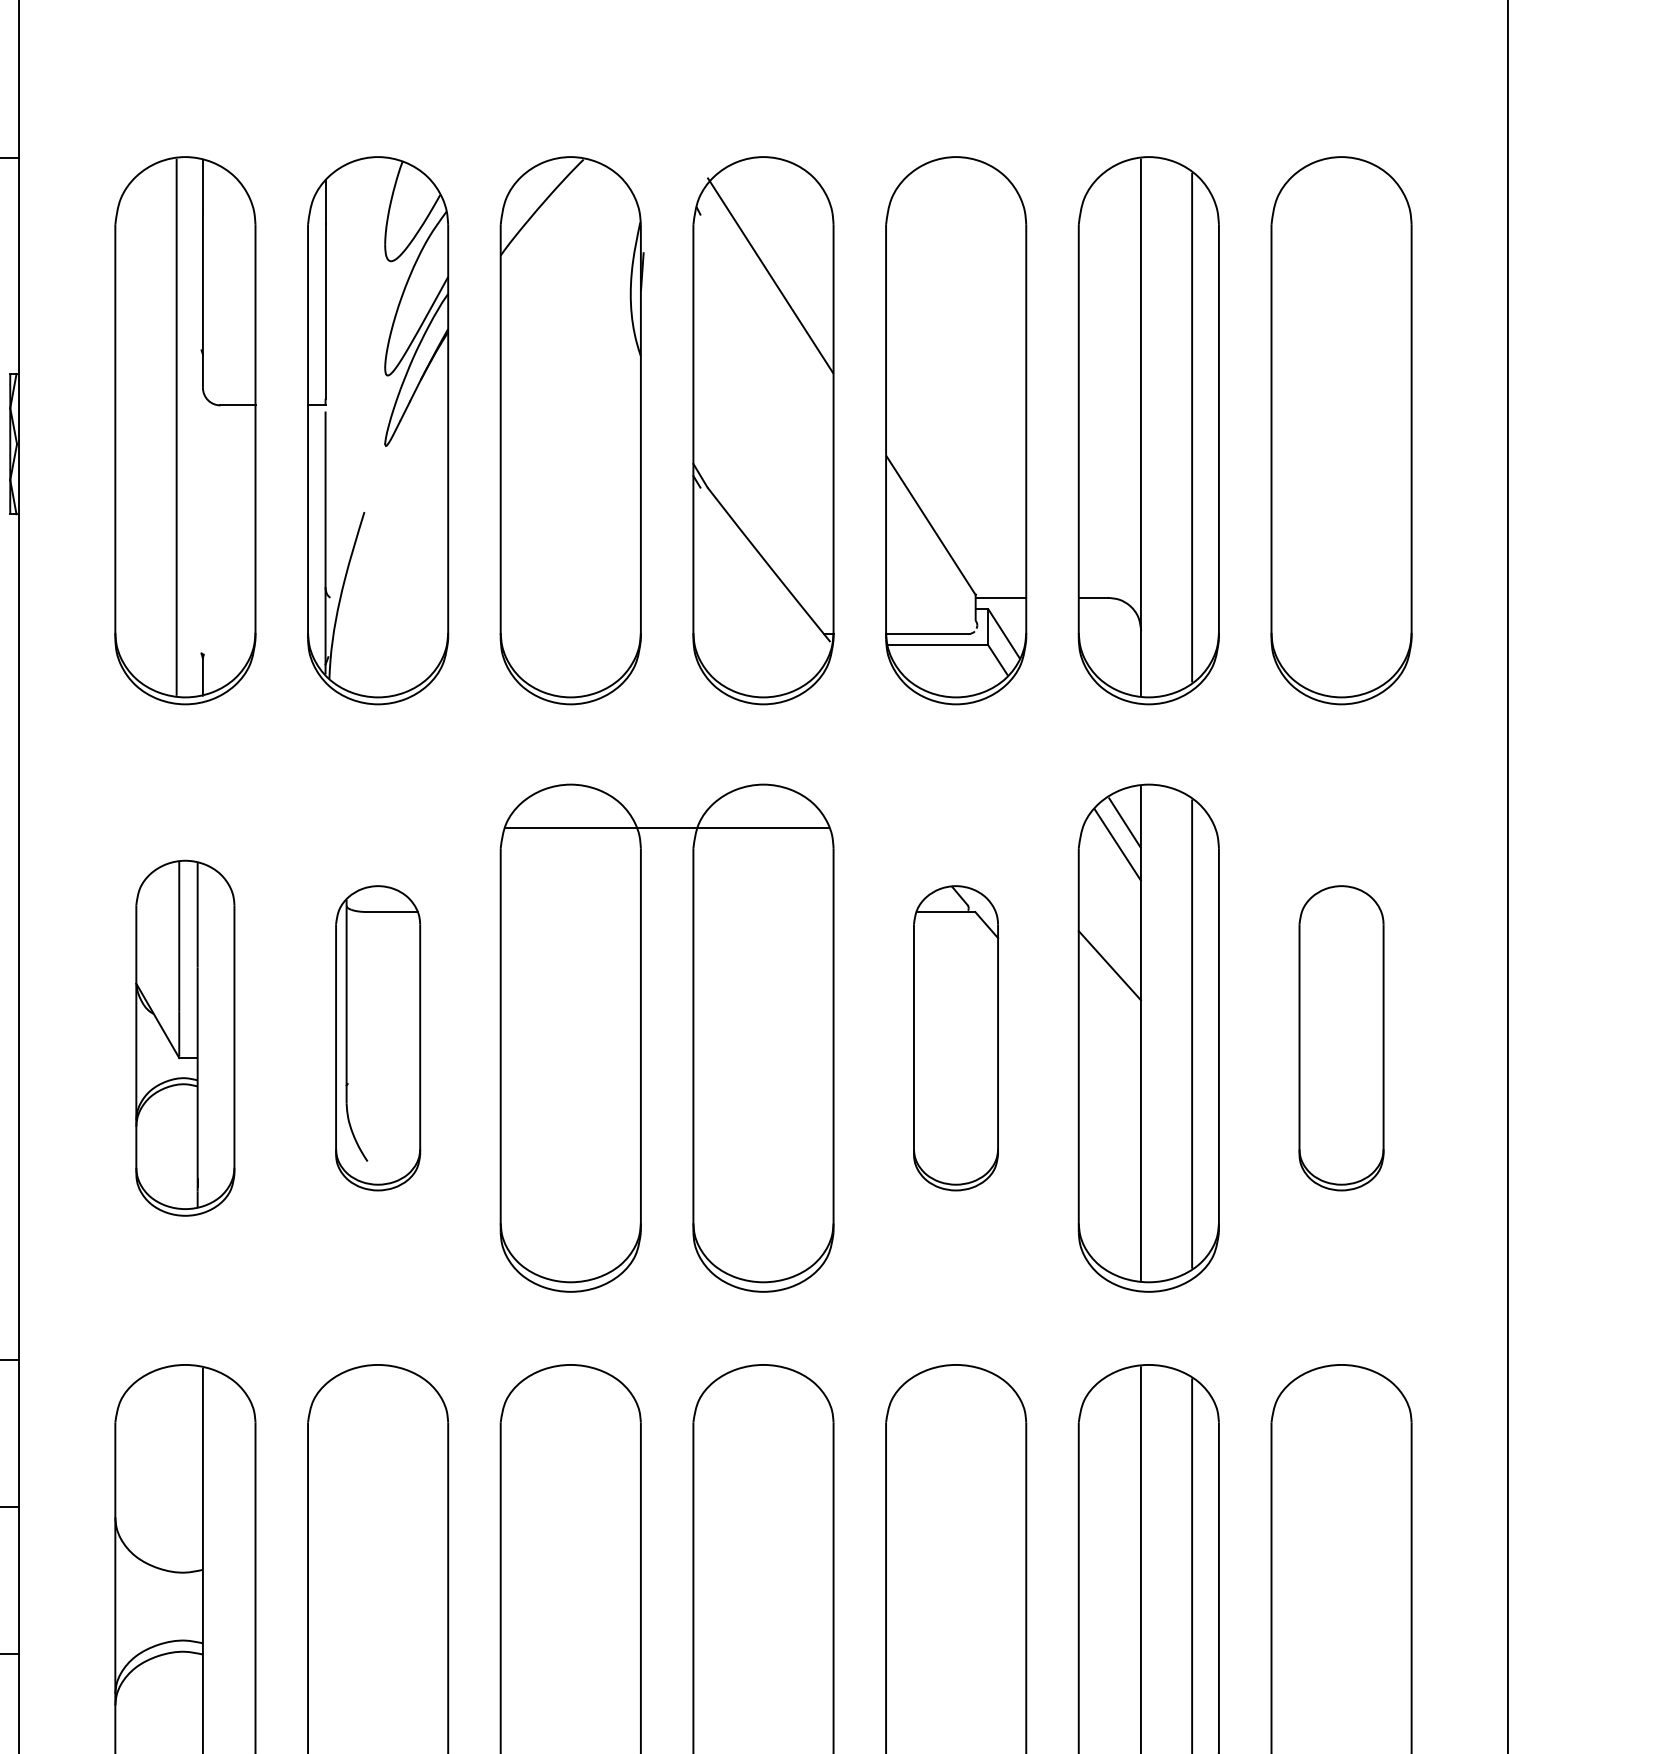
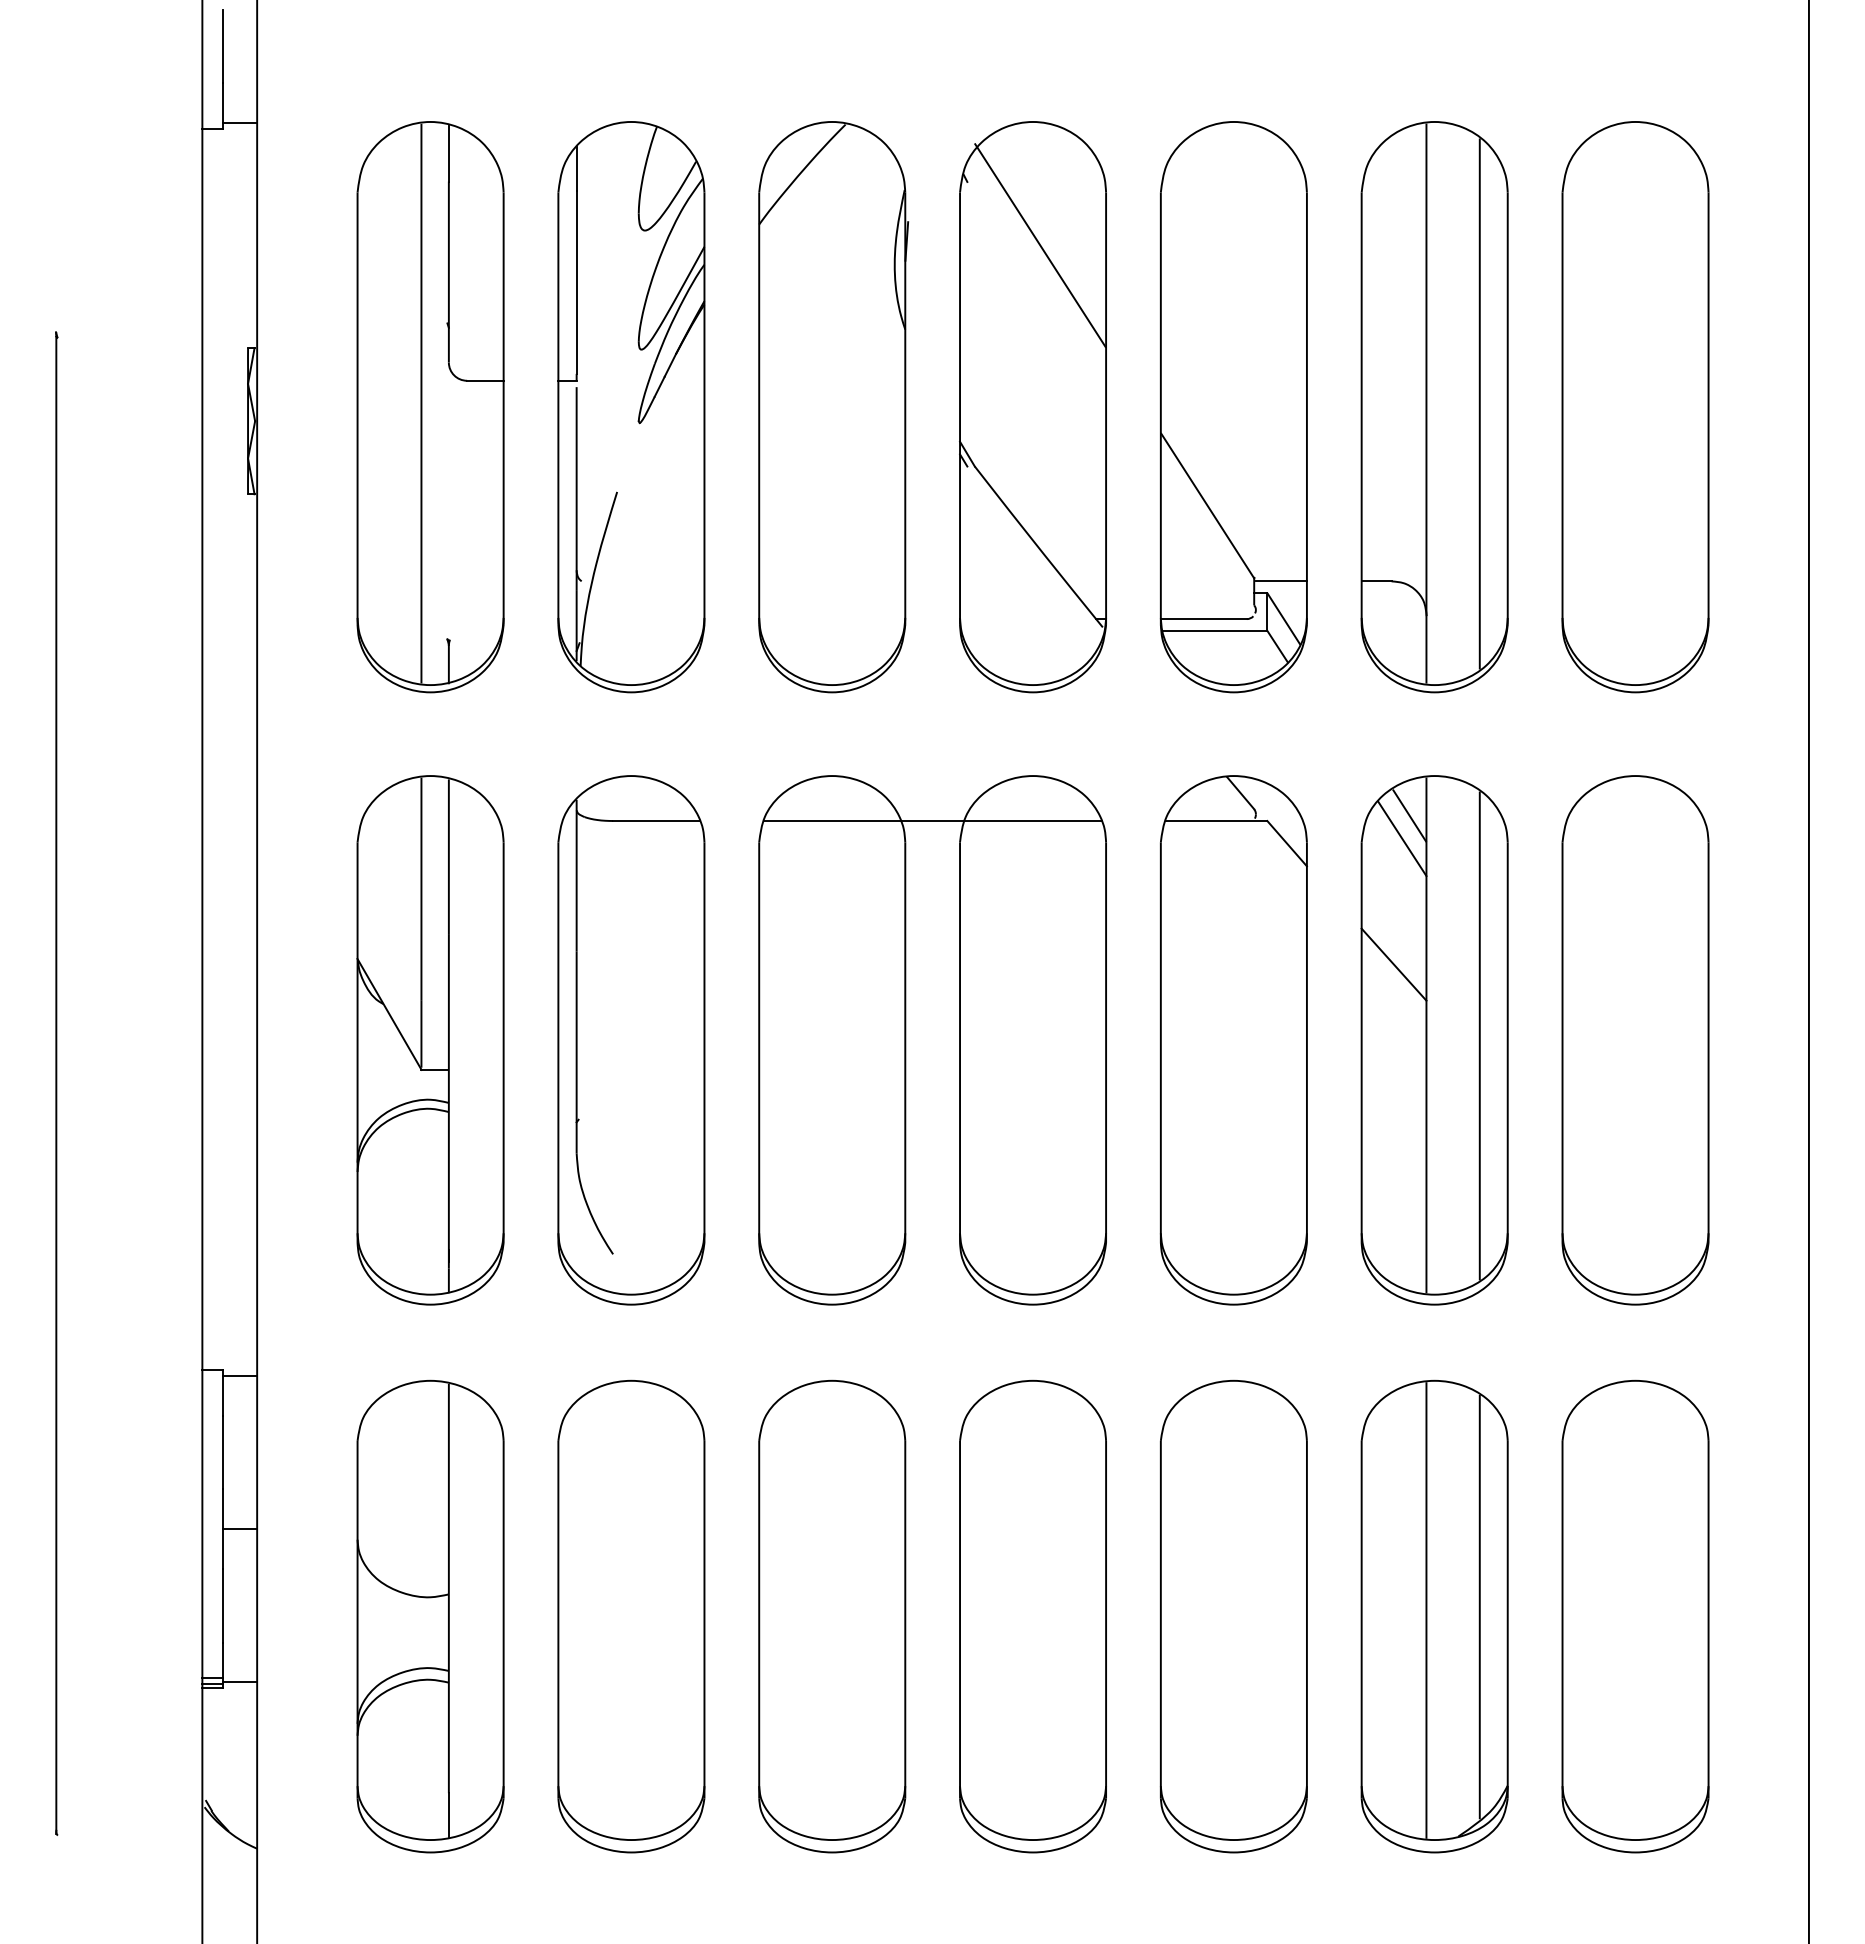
part: (185, 1038) -> (430, 1040), size x1.43
part: (378, 1038) -> (631, 1040), size x1.67
part: (955, 1038) -> (1233, 1040), size x1.67
part: (1341, 1038) -> (1635, 1040), size x1.67

